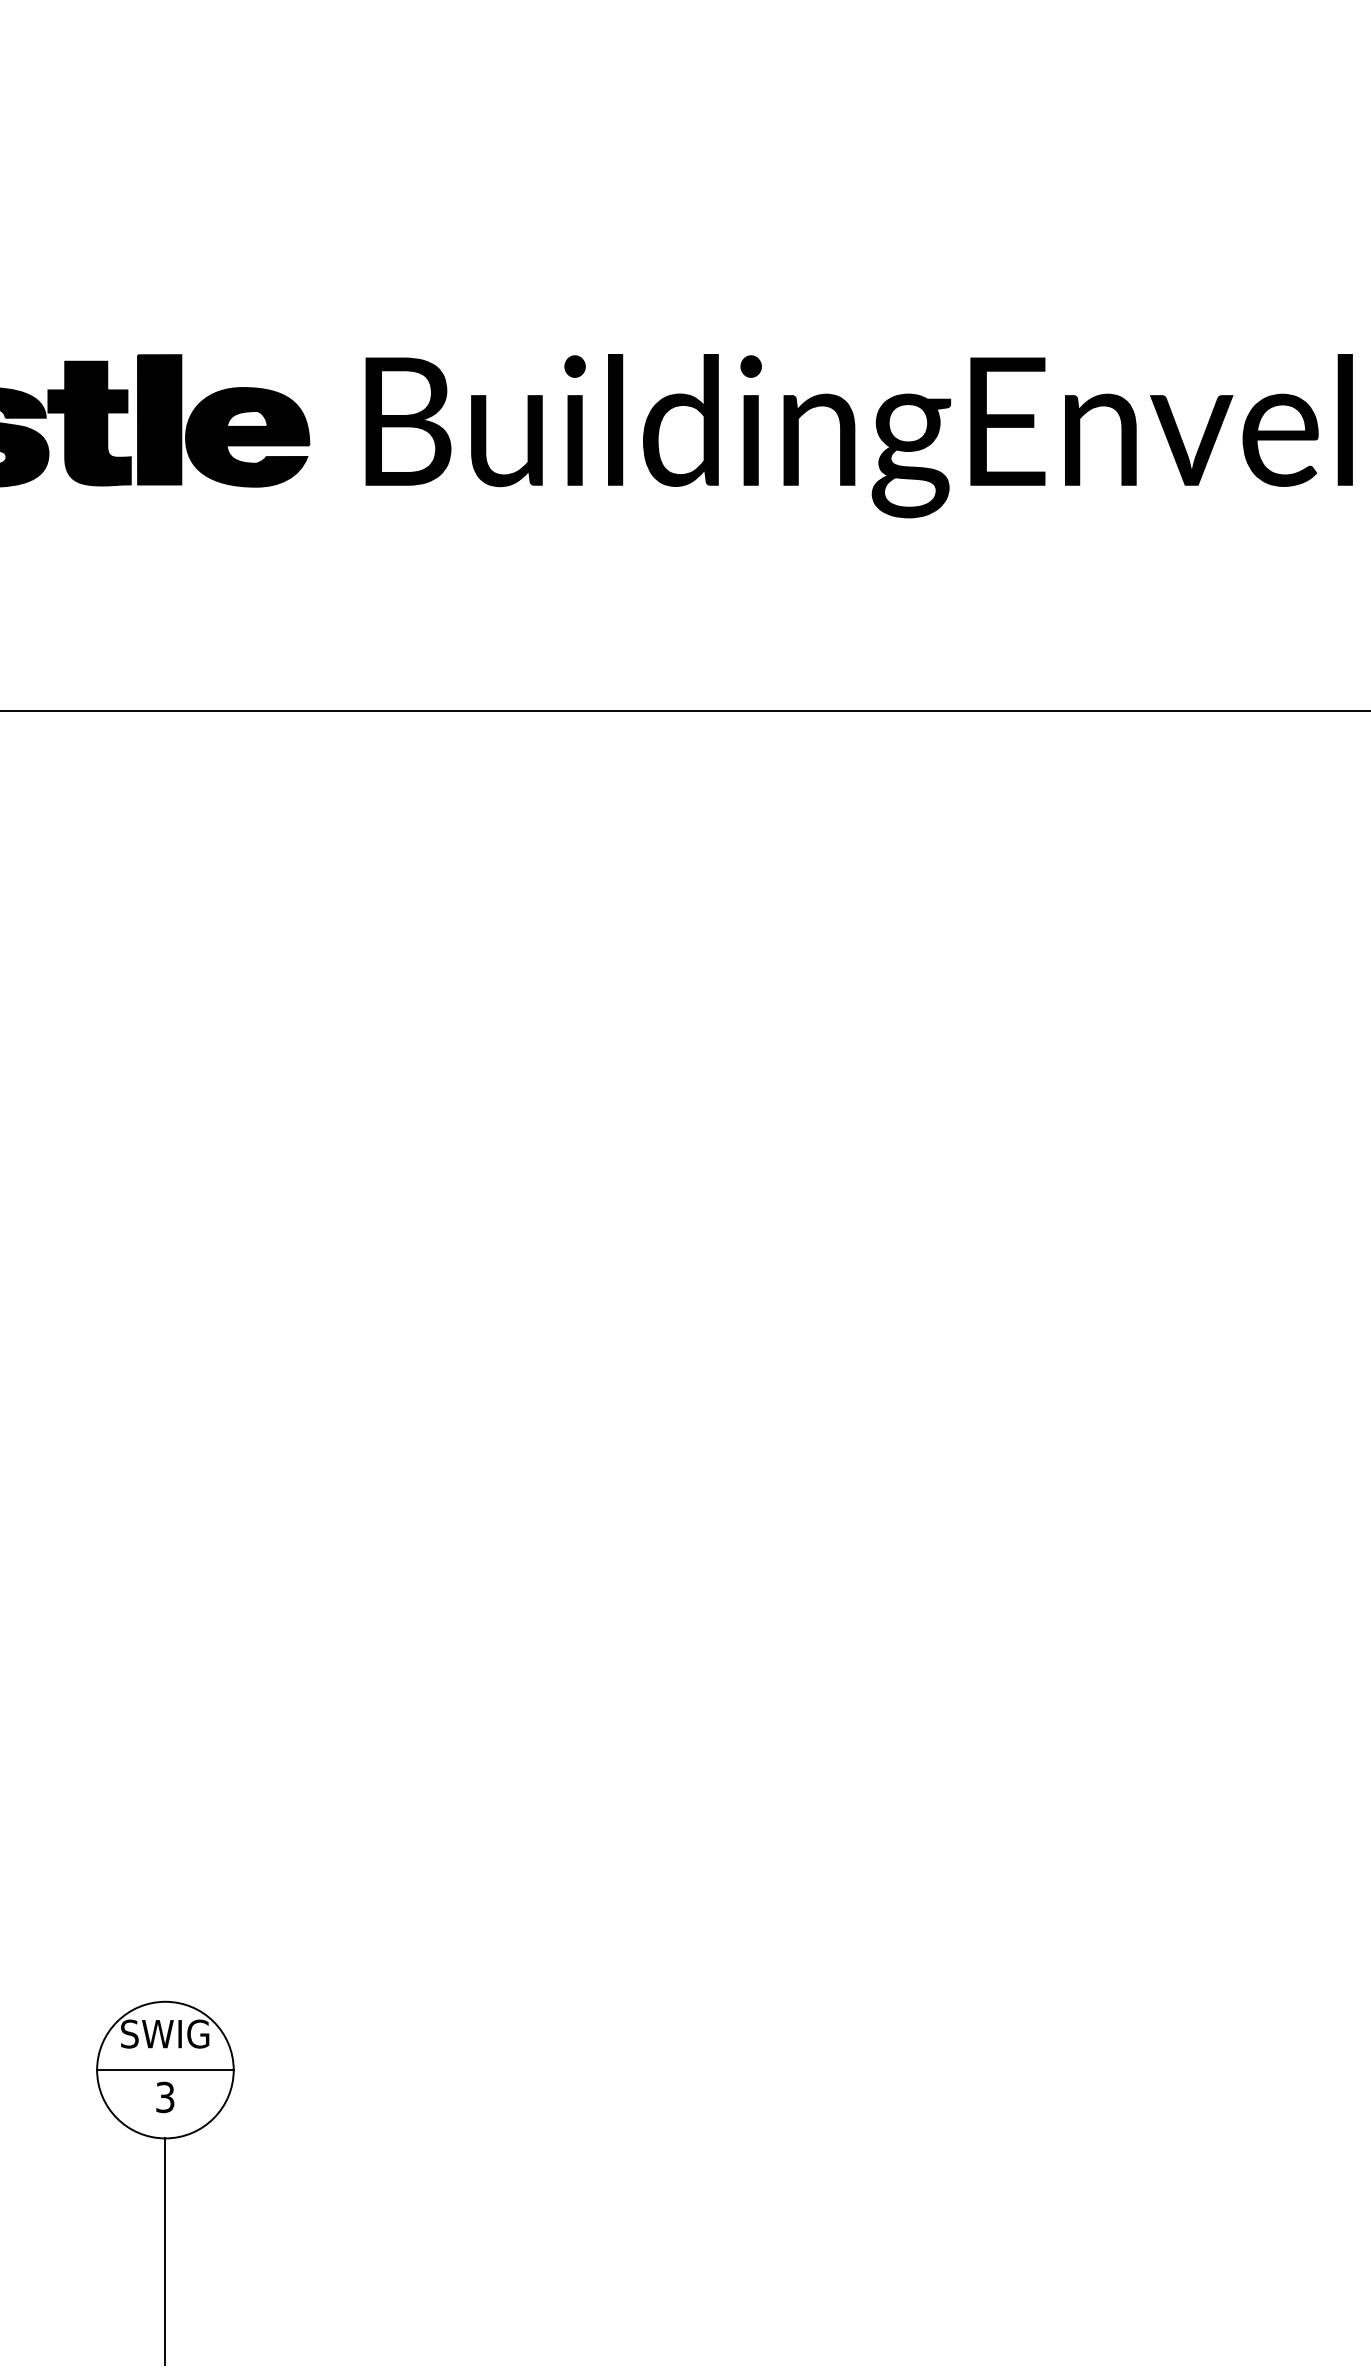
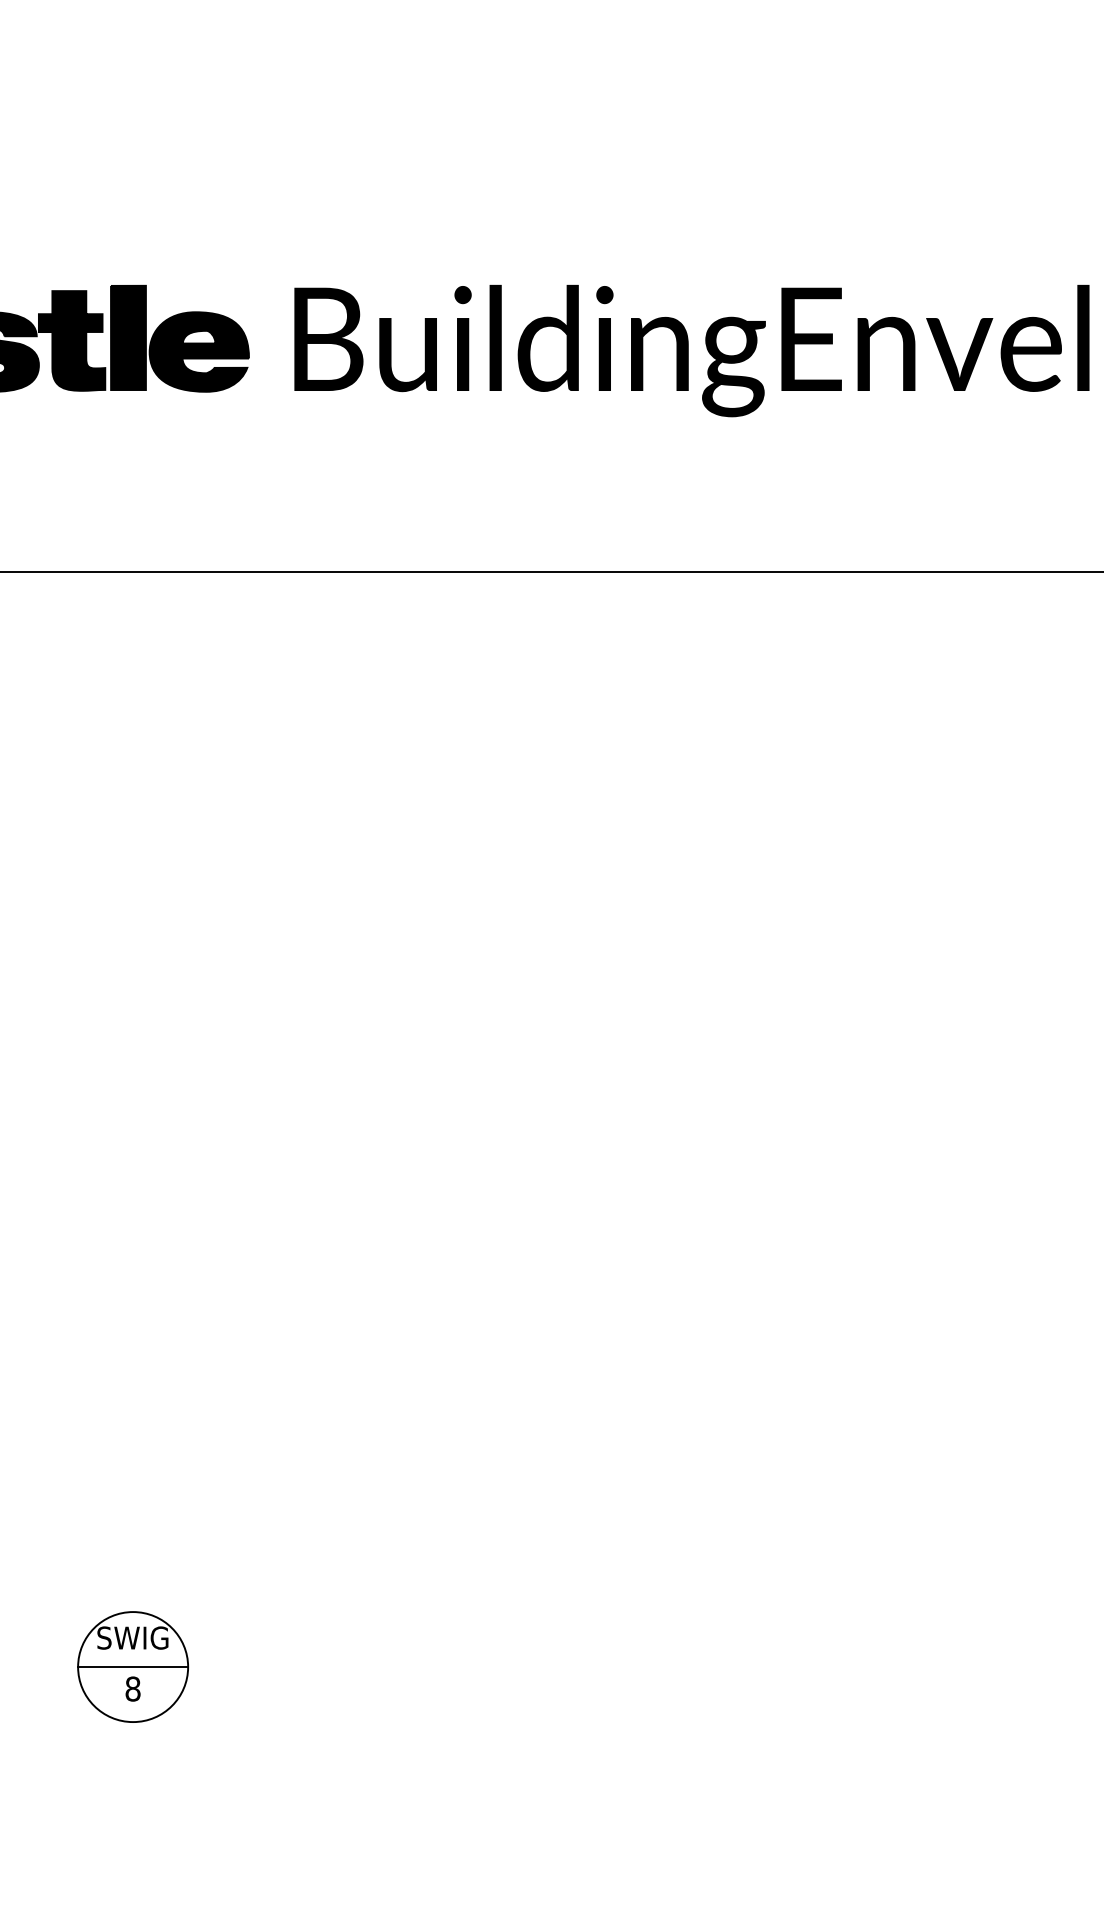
text: (164, 2096) -> (132, 1688), 3 -> 8
line: (165, 2251) -> (133, 1813), removed

